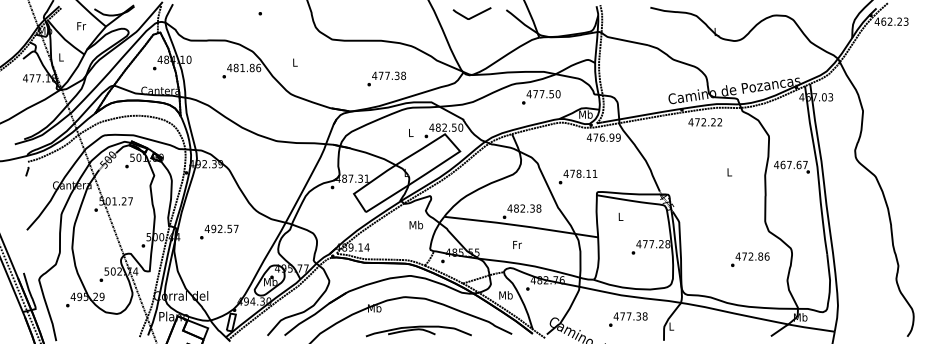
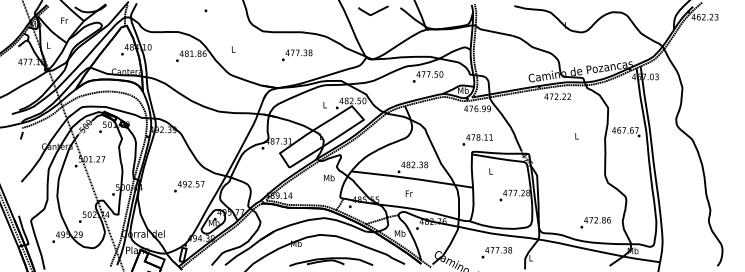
text: (386, 78) -> (296, 54), moved
text: (577, 176) -> (477, 139), moved
text: (219, 231) -> (189, 186), moved
text: (750, 259) -> (595, 222), moved

